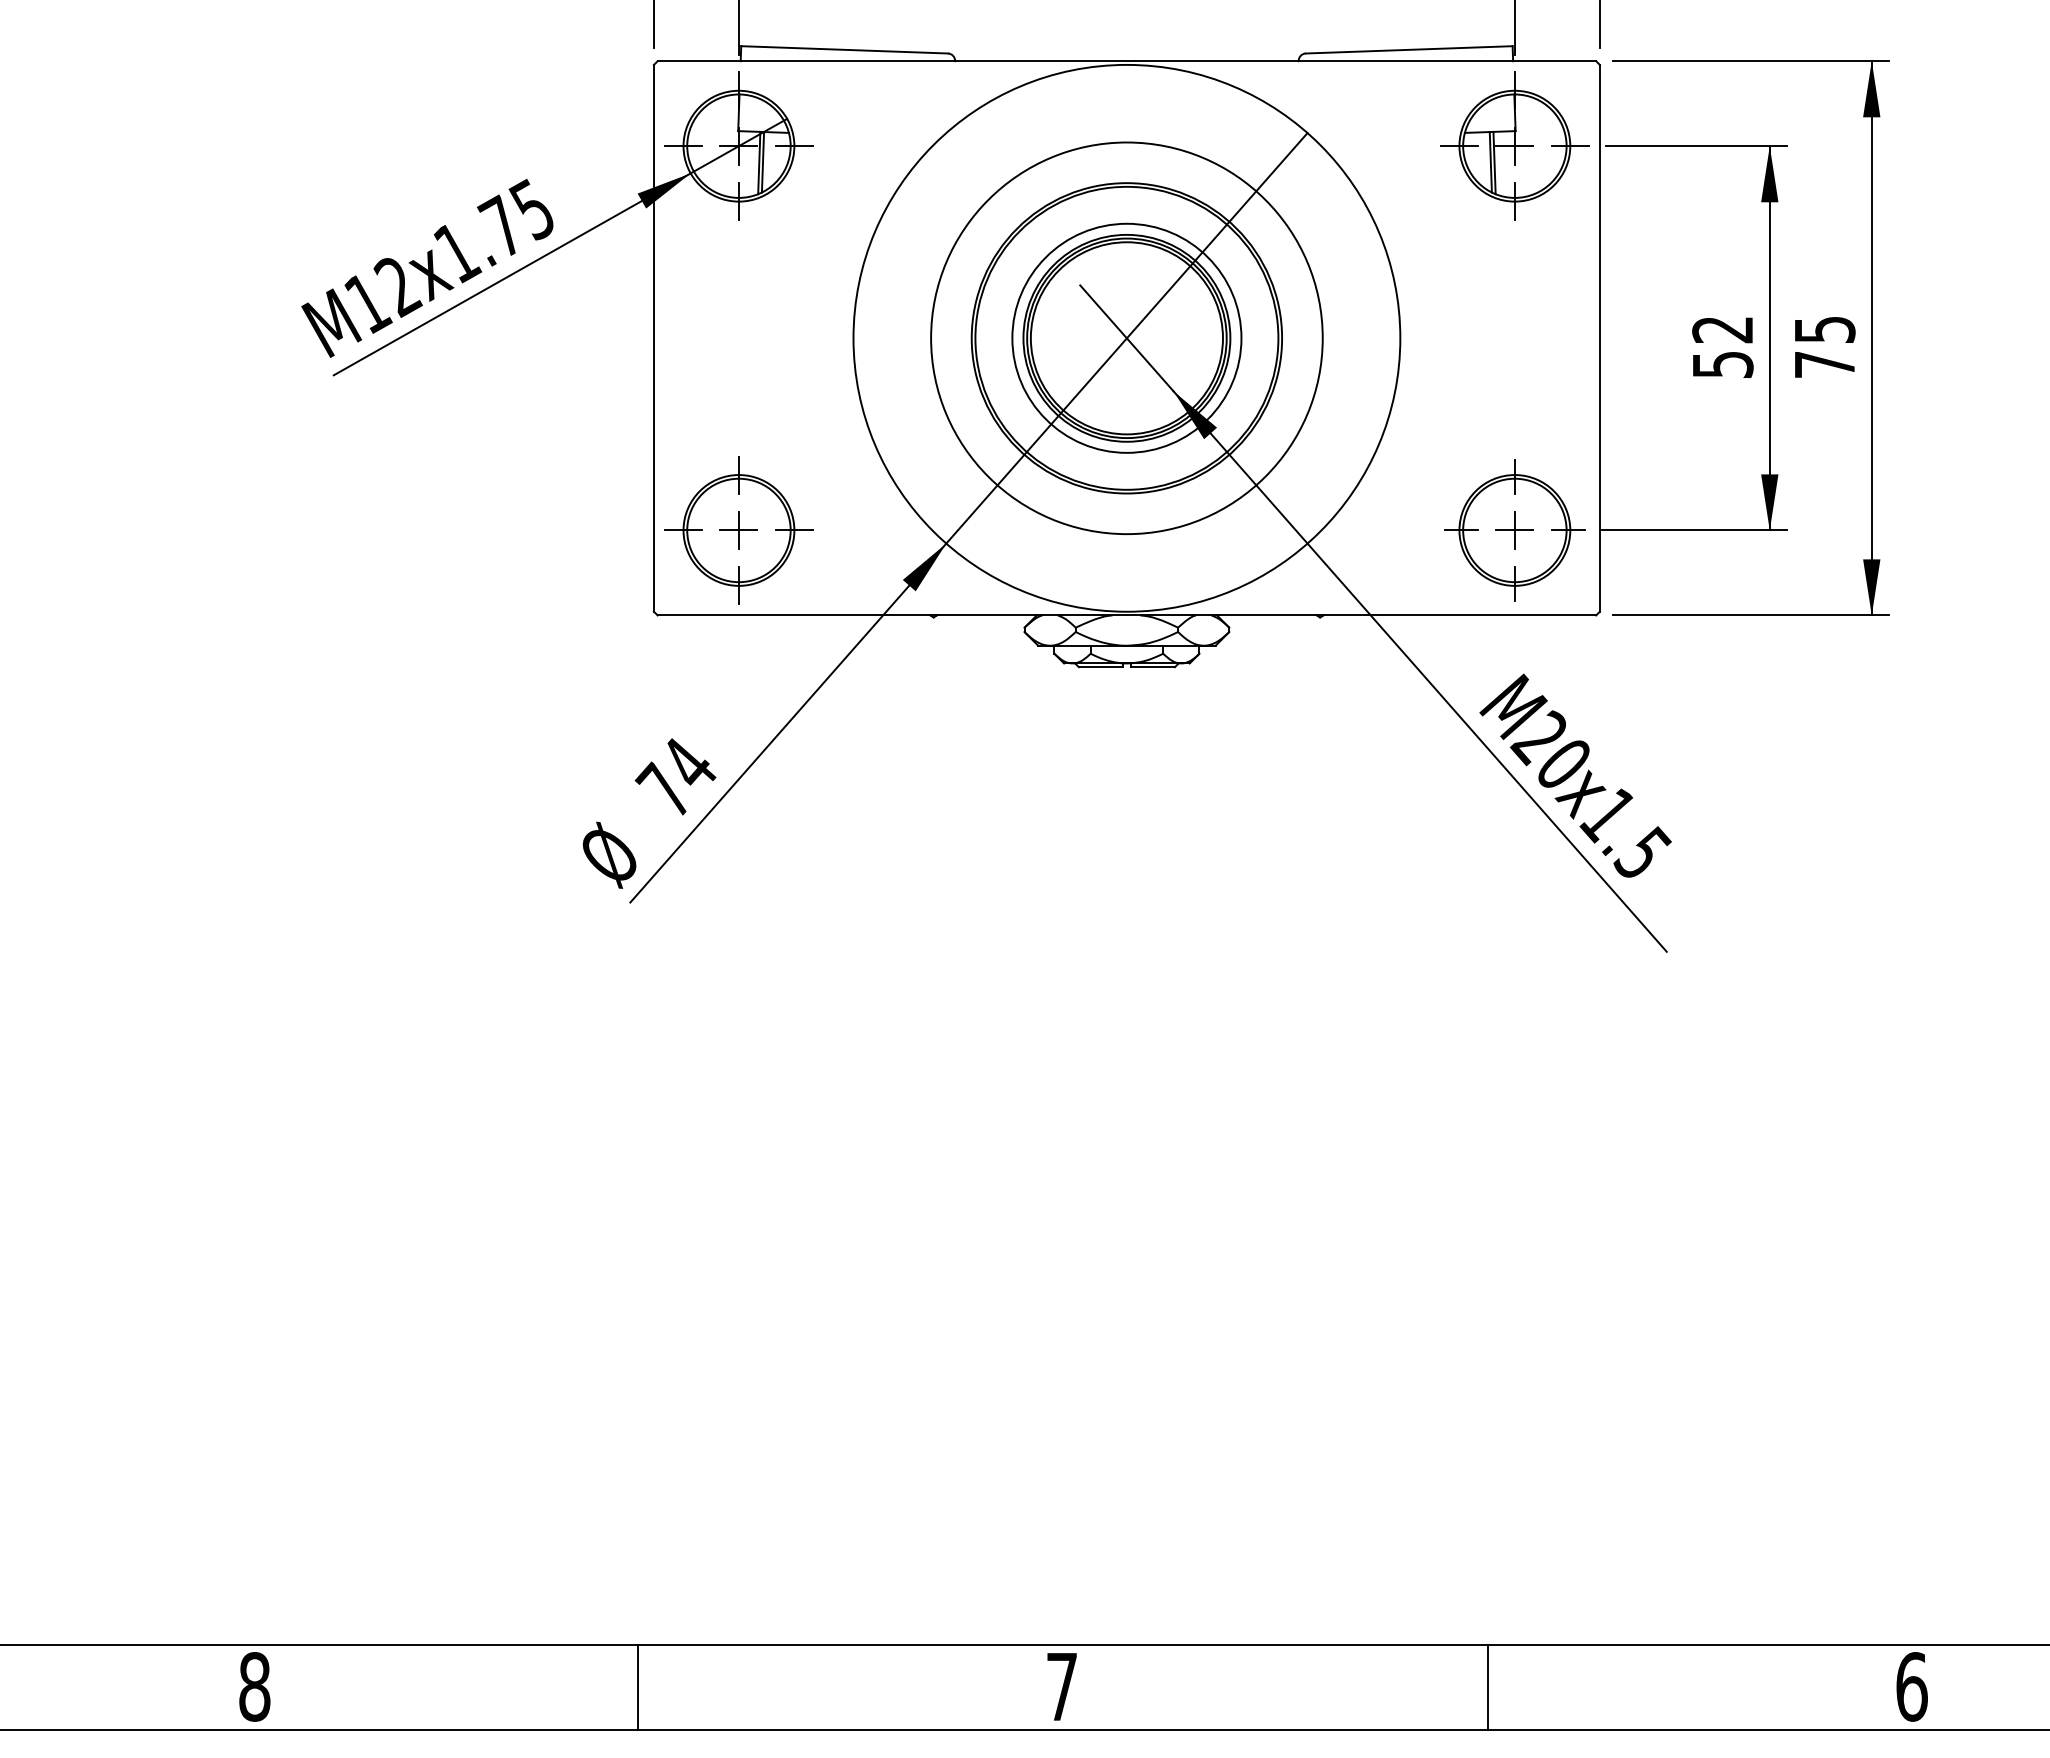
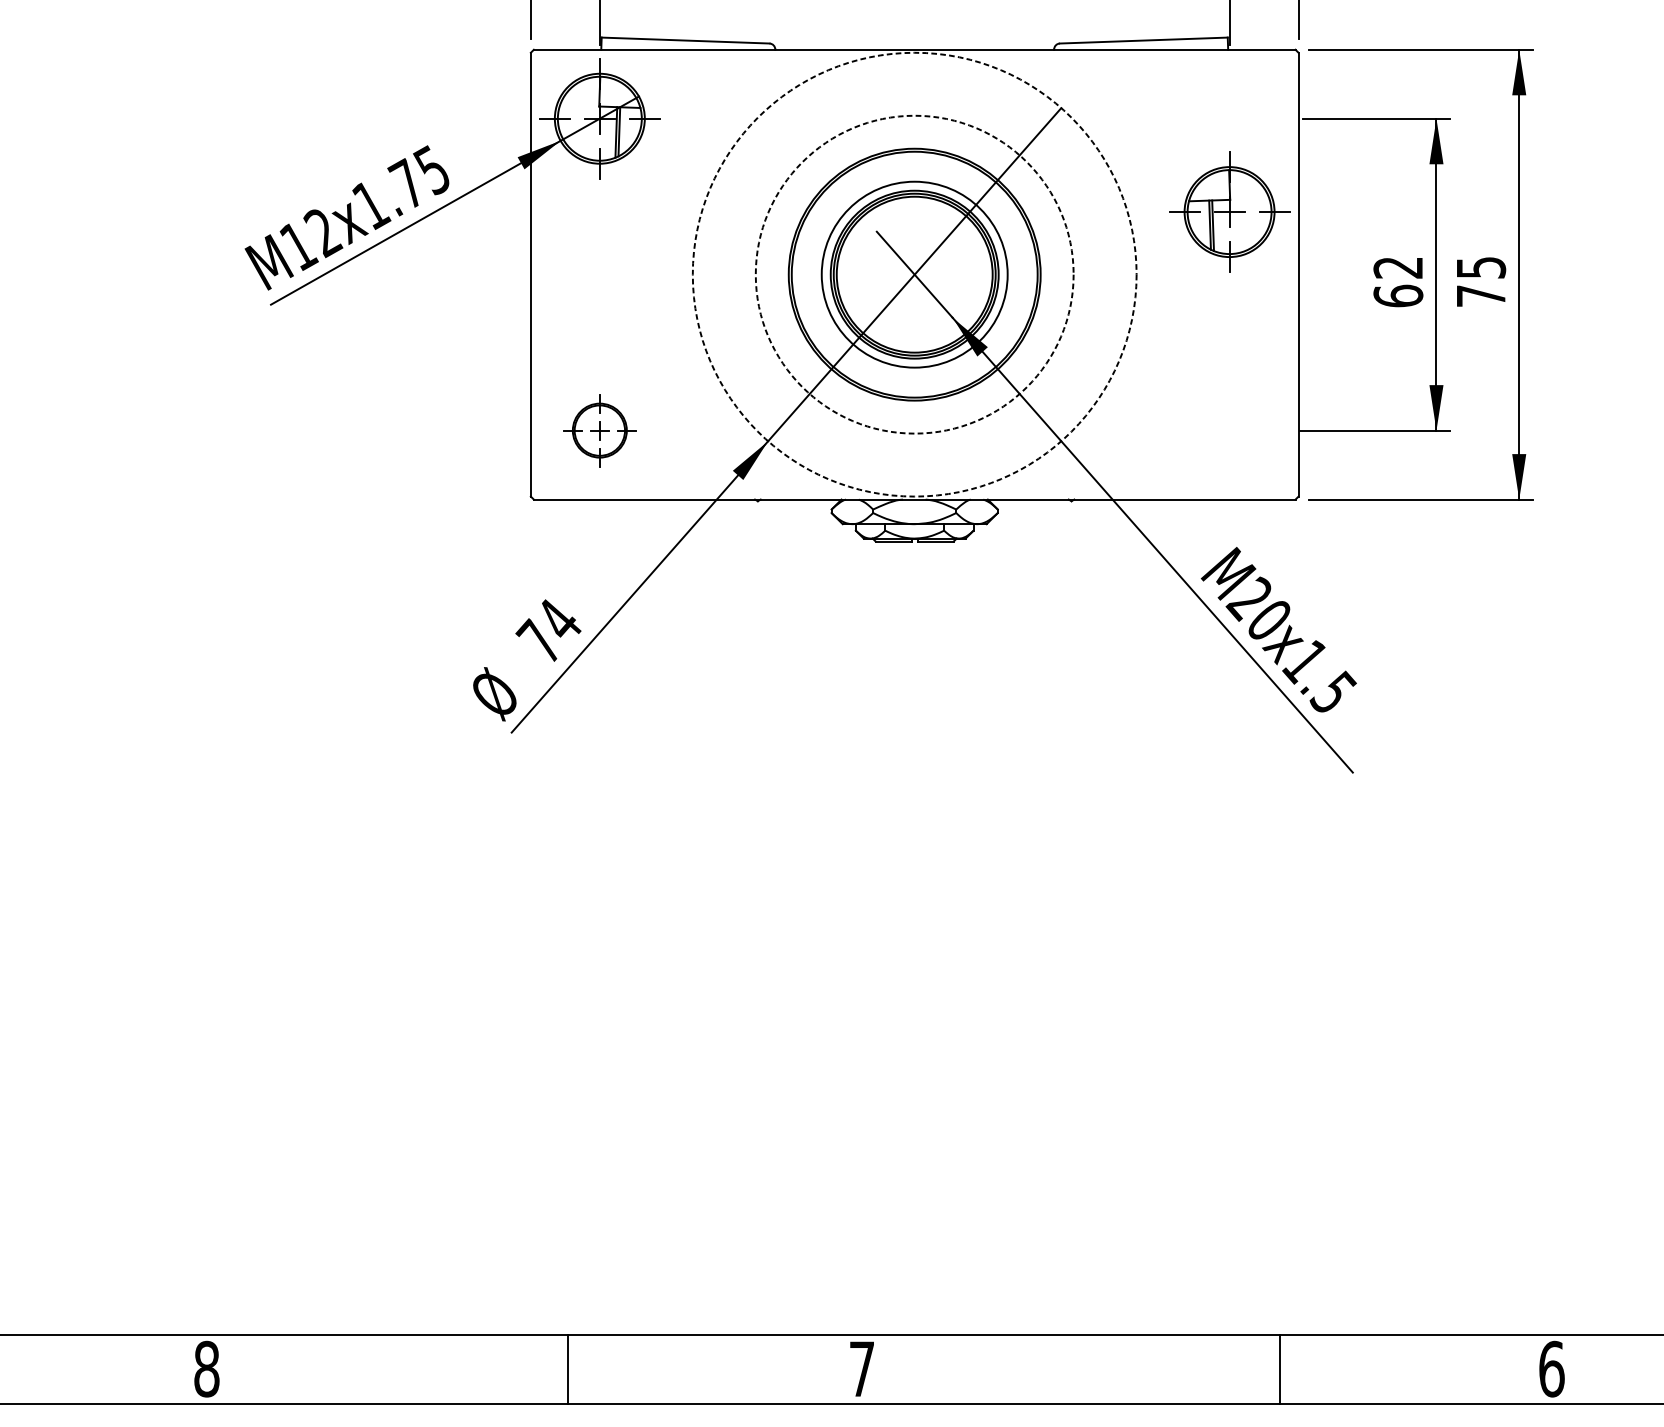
part: (1514, 145) -> (1229, 211), moved
circle: (1126, 337) -> (914, 274), solid -> dashed
circle: (1126, 338) -> (914, 274), solid -> dashed
text: (1722, 364) -> (1398, 295), 52 -> 62
part: (738, 530) -> (599, 430), size x0.6
part: (1514, 530) -> (1229, 430), removed
line: (638, 1686) -> (568, 1368), moved
line: (1487, 1686) -> (1279, 1368), moved

